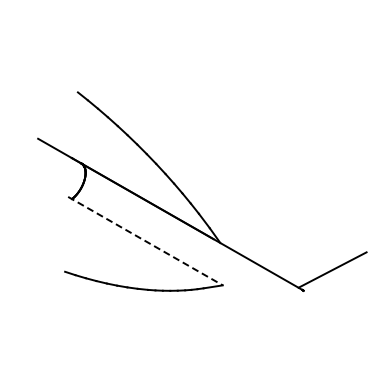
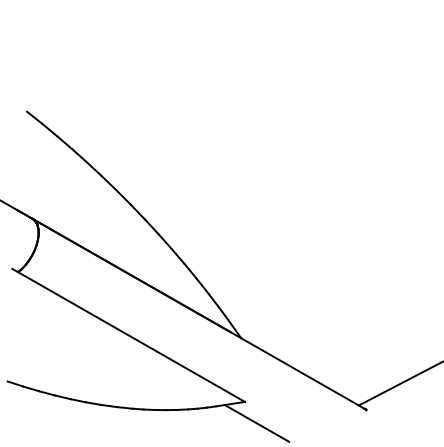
line: (145, 241) -> (128, 335), dashed -> solid
line: (230, 299) -> (256, 423), added

